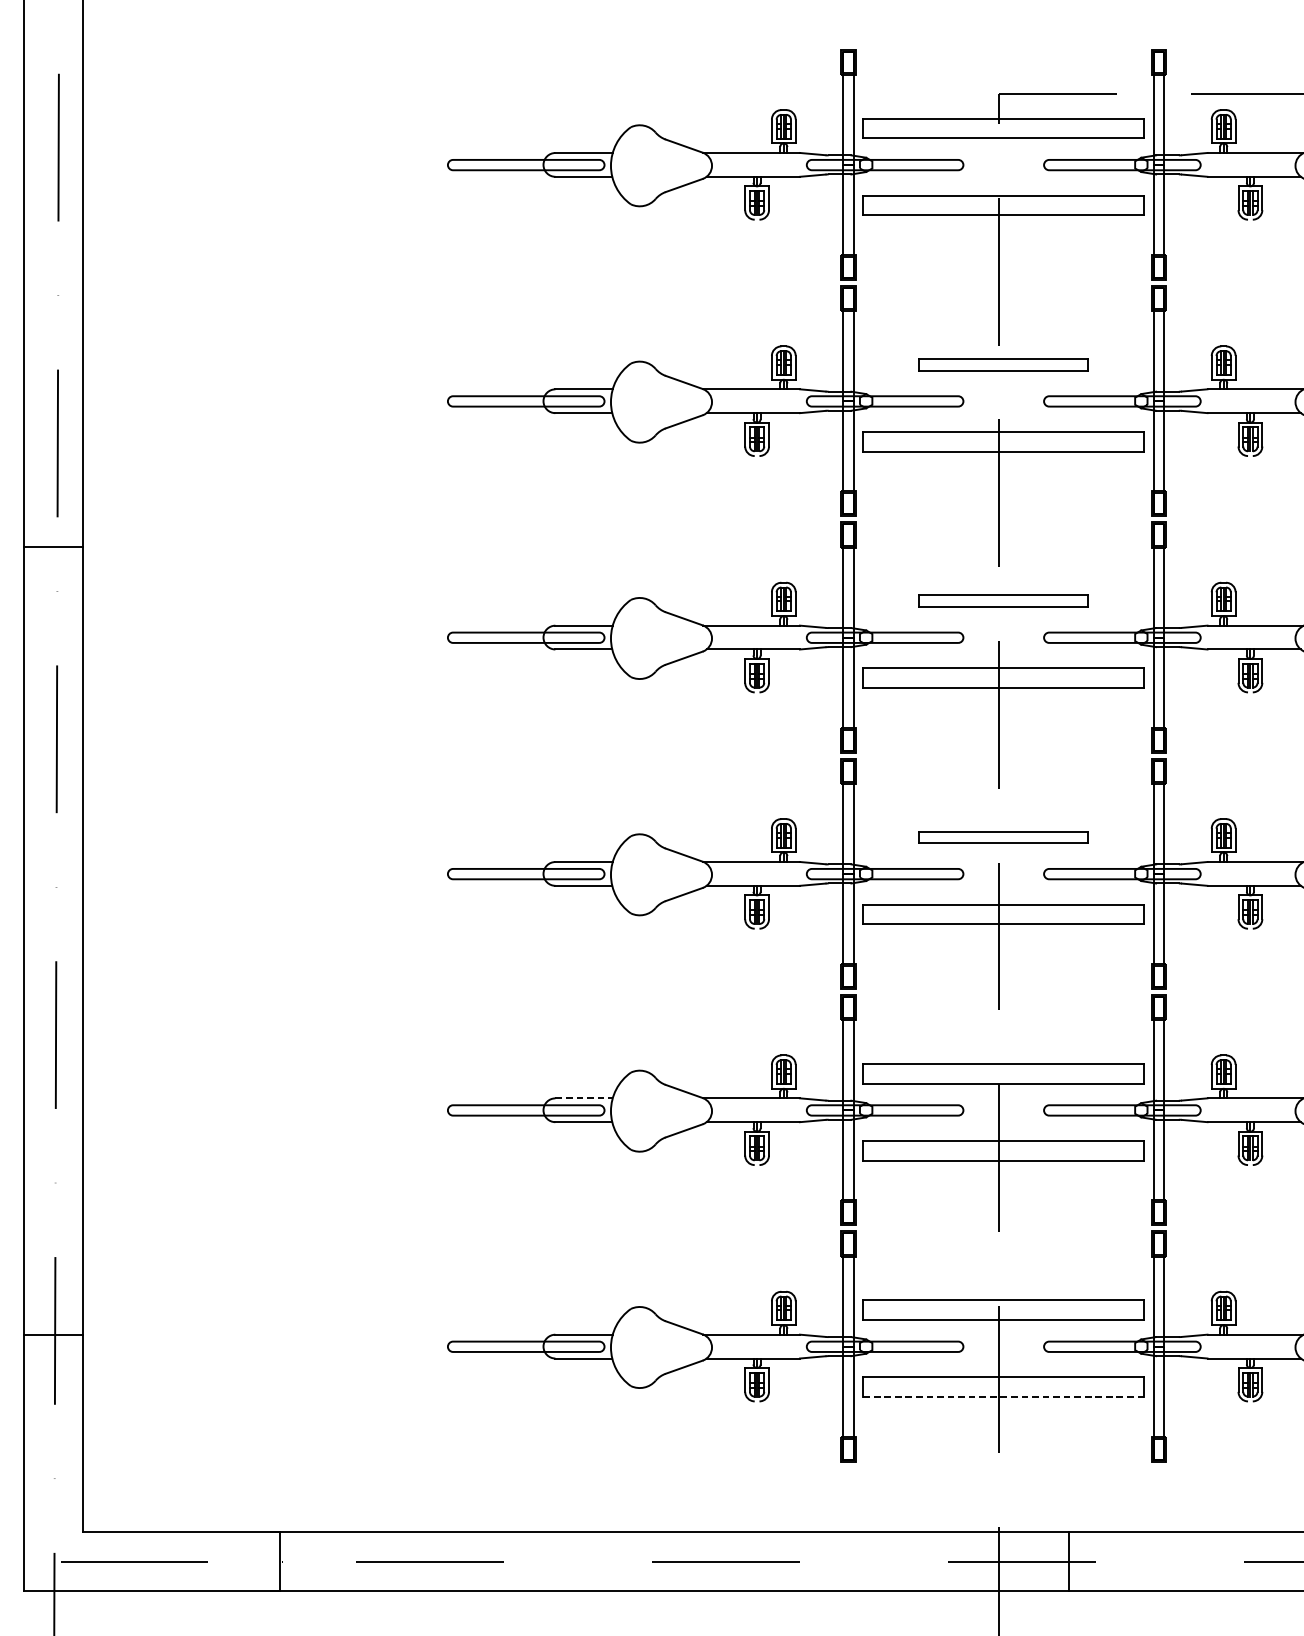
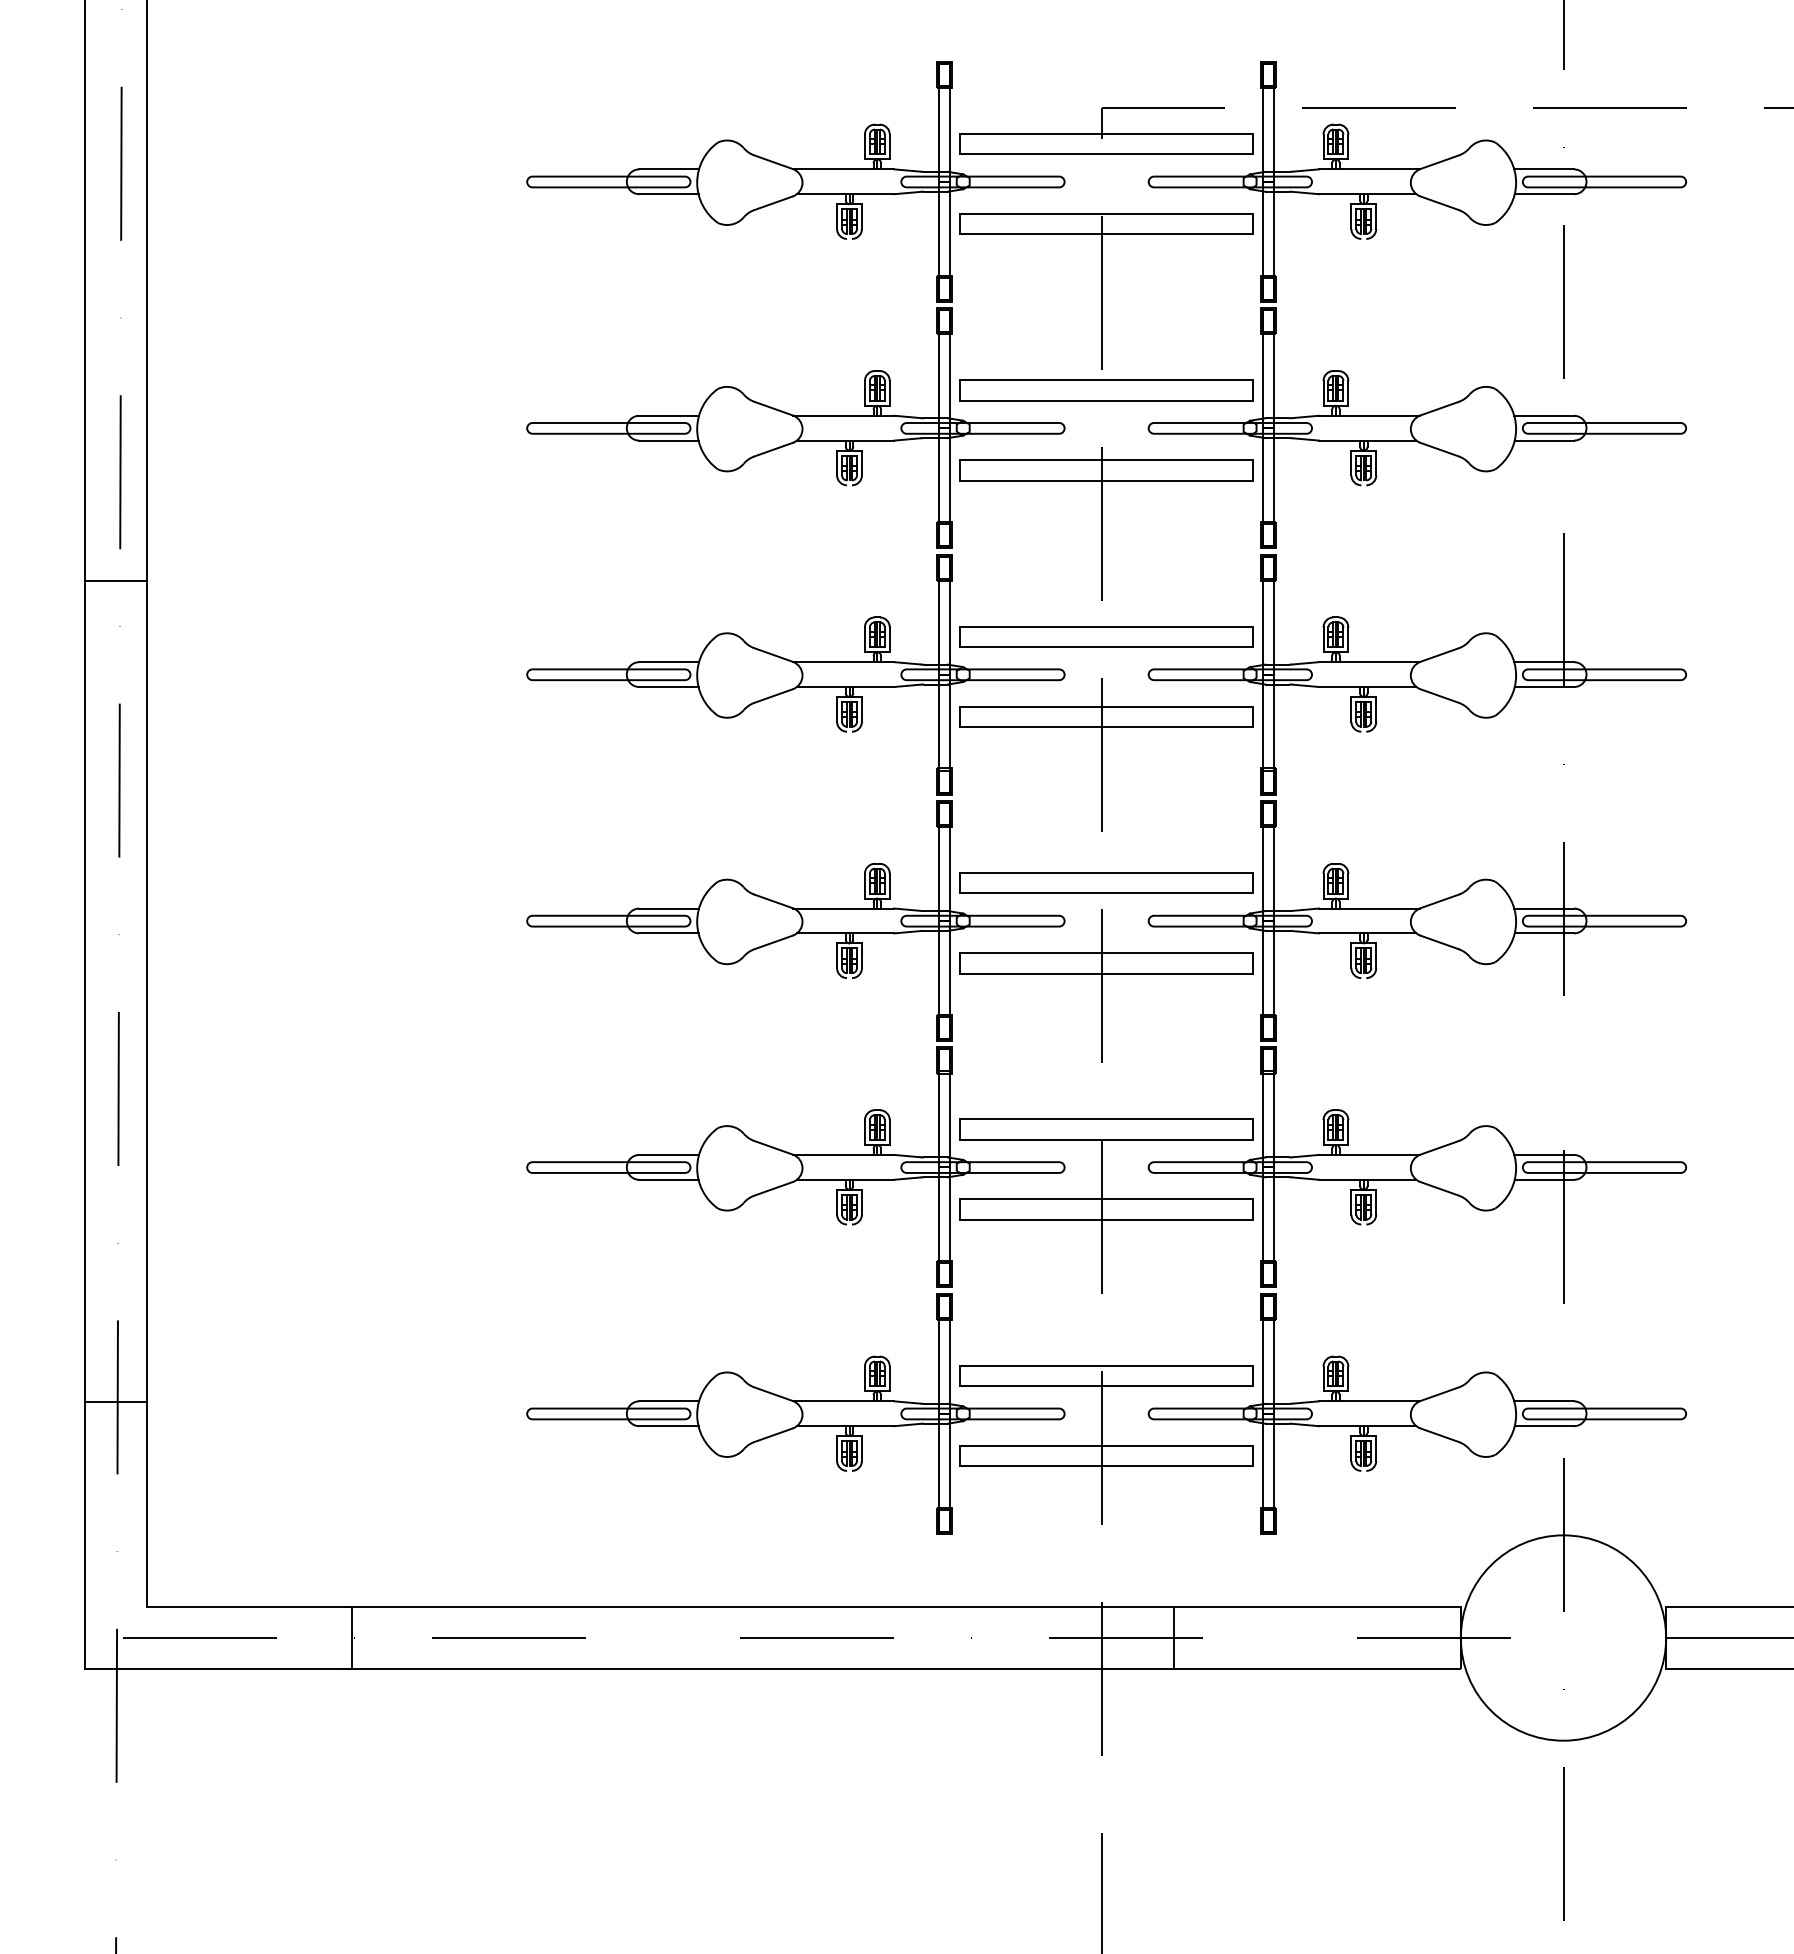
part: (1003, 365) -> (1106, 390), size x1.67
part: (1003, 601) -> (1106, 636), size x1.67
part: (1003, 837) -> (1106, 882), size x1.67
line: (584, 1097) -> (669, 1154), dashed -> solid
line: (1003, 1397) -> (1106, 1466), dashed -> solid

